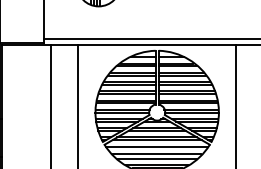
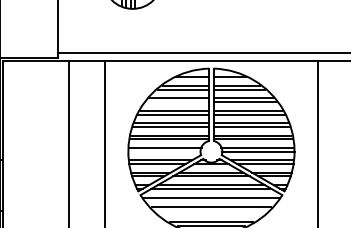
line: (131, 75) -> (177, 102), removed
line: (122, 112) -> (164, 151), removed
line: (157, 158) -> (211, 213), removed

